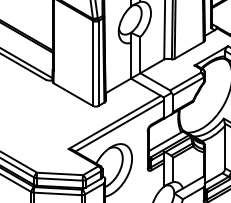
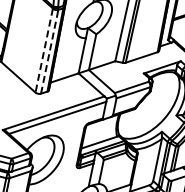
line: (92, 63) -> (43, 50), solid -> dashed
line: (98, 63) -> (49, 51), solid -> dashed

